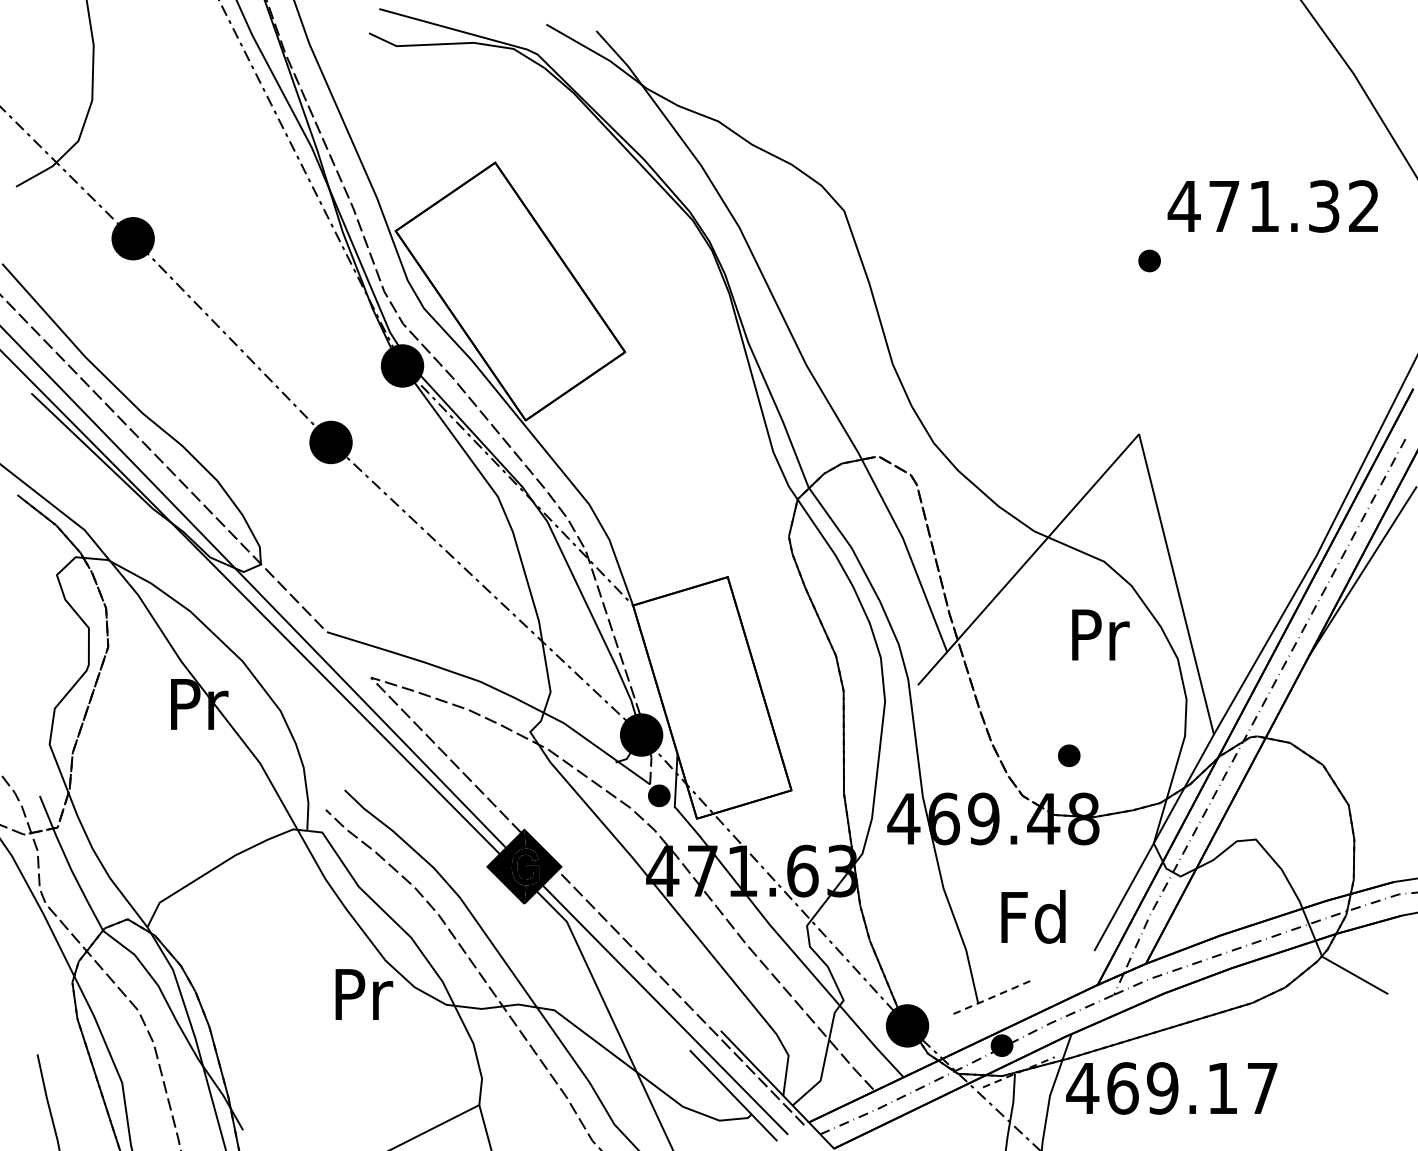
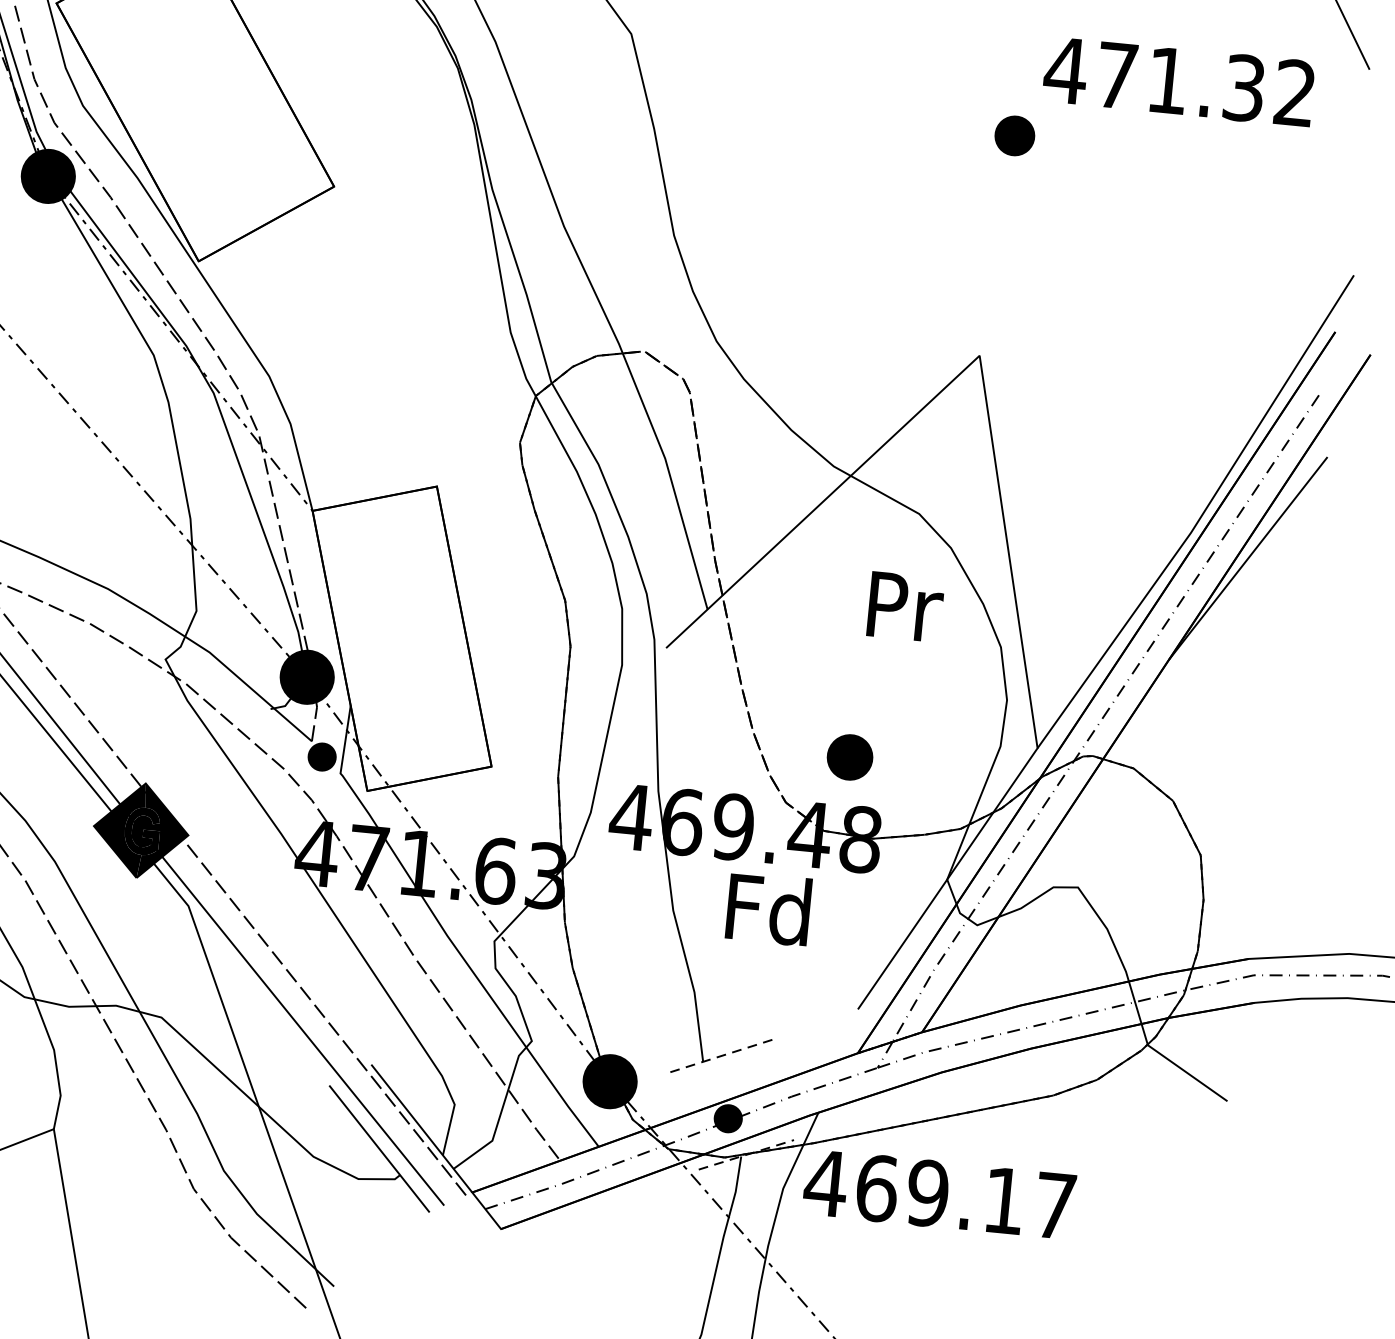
part: (1149, 260) -> (1014, 135), size x1.4
part: (1069, 755) -> (850, 756), size x1.6
text: (1033, 916) -> (768, 908), moved

